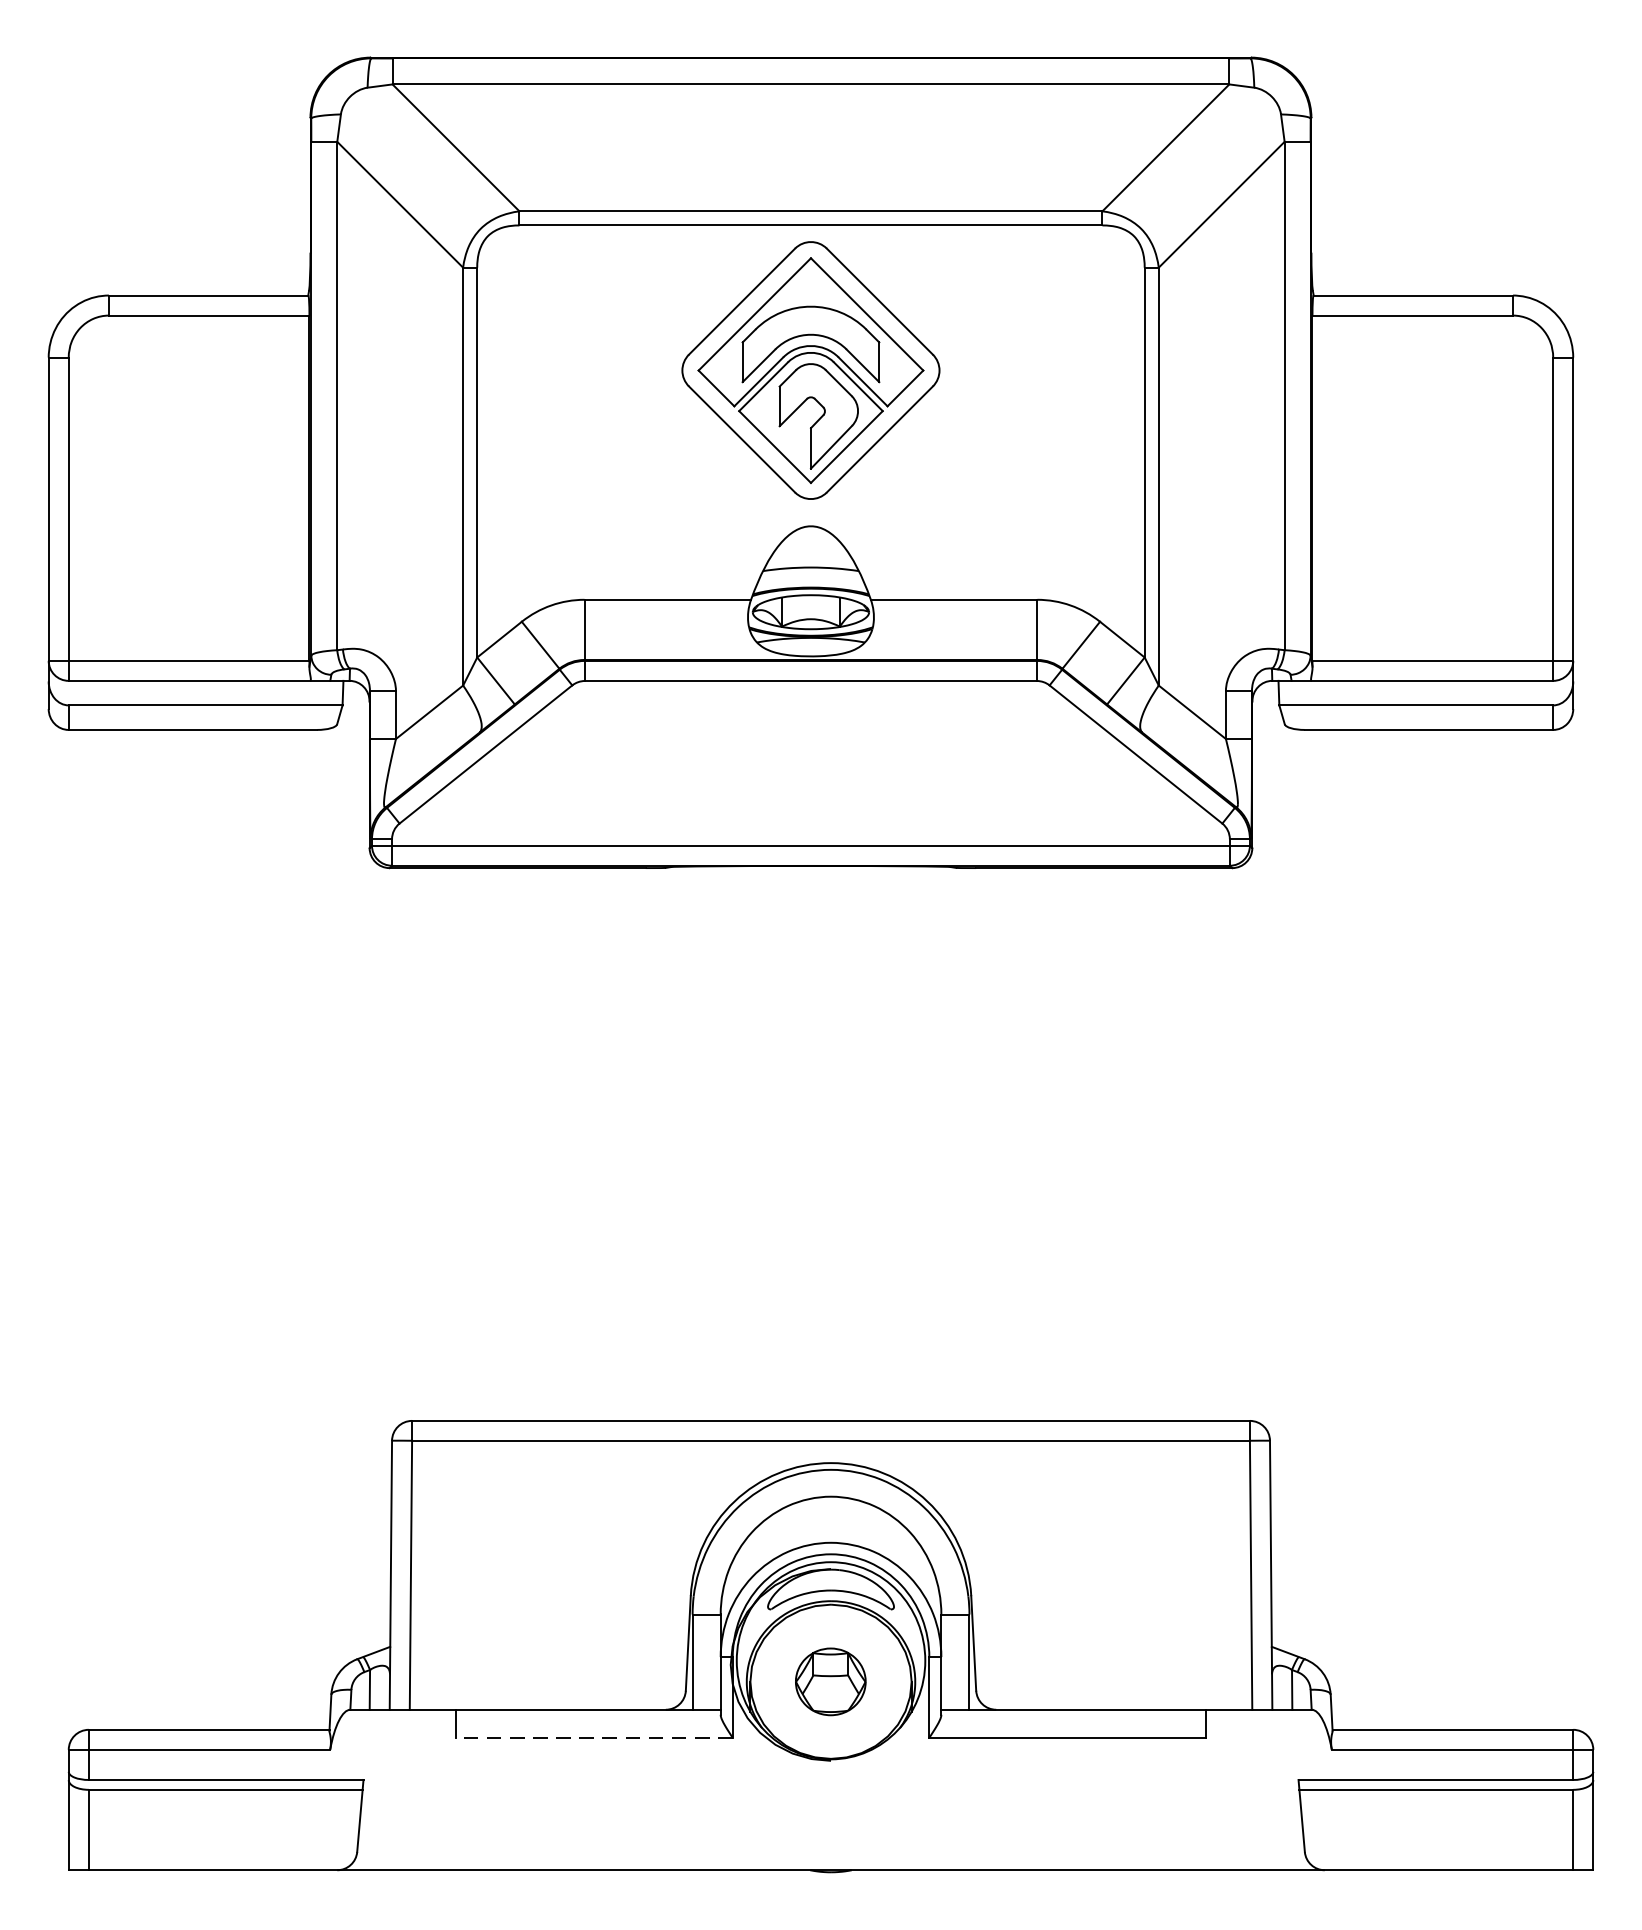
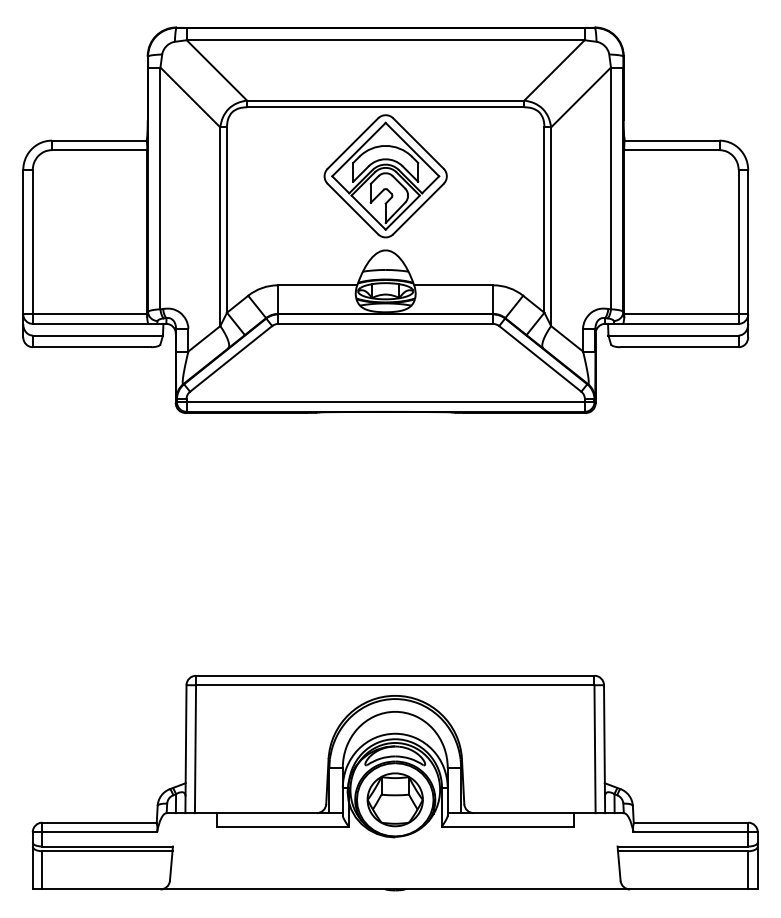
part: (829, 1681) -> (394, 799), size x1.67
line: (593, 1737) -> (282, 826), dashed -> solid

